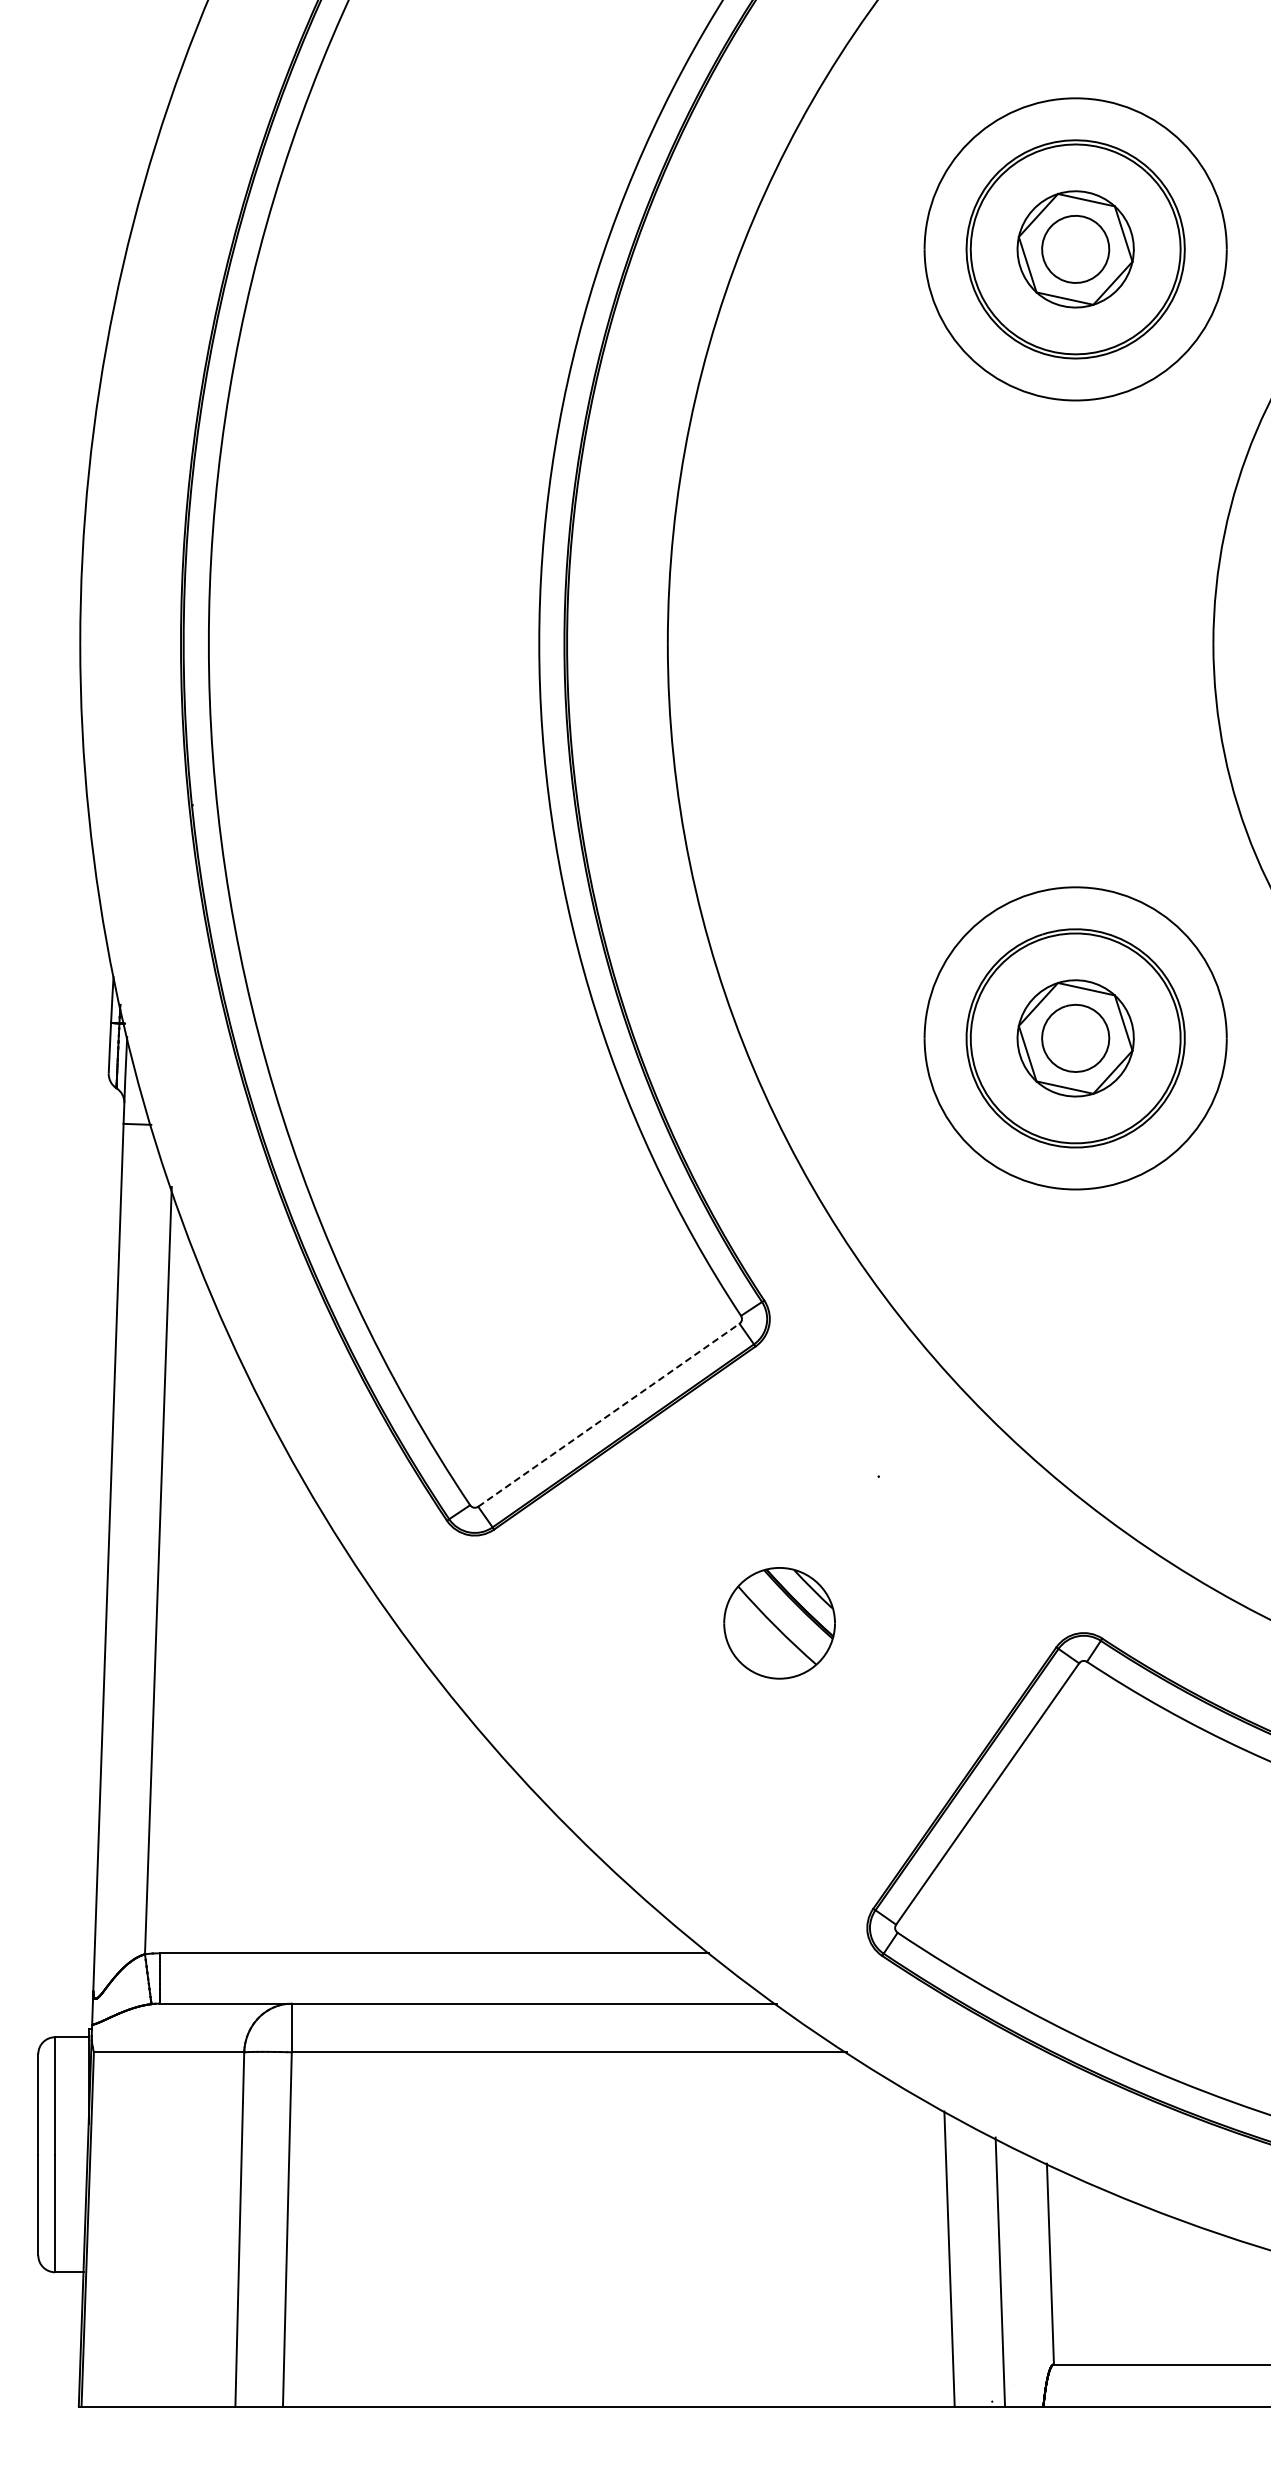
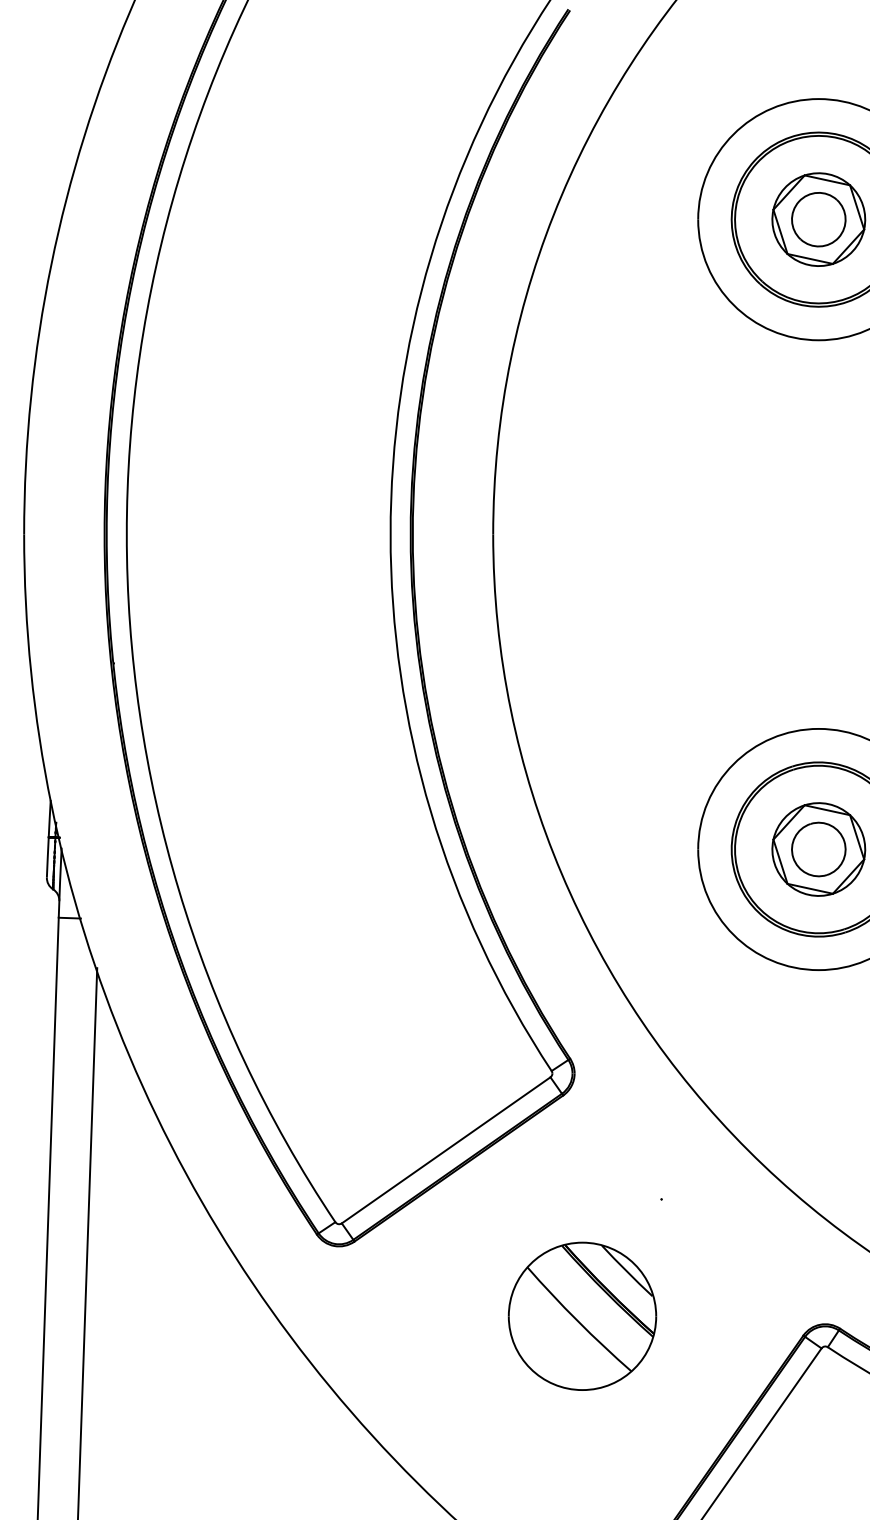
line: (608, 1415) -> (445, 1150), dashed -> solid
part: (779, 1623) -> (582, 1316), size x1.67

